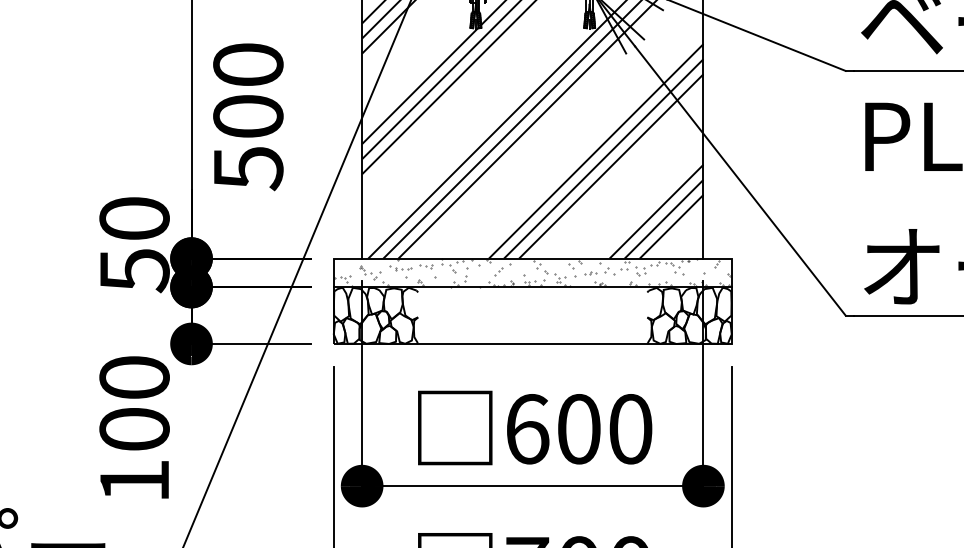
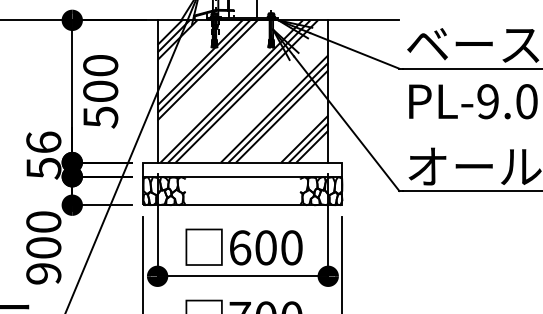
text: (133, 218) -> (43, 142), 50 -> 56
hatch: (531, 272) -> (242, 169), removed
text: (133, 480) -> (43, 273), 100 -> 900

